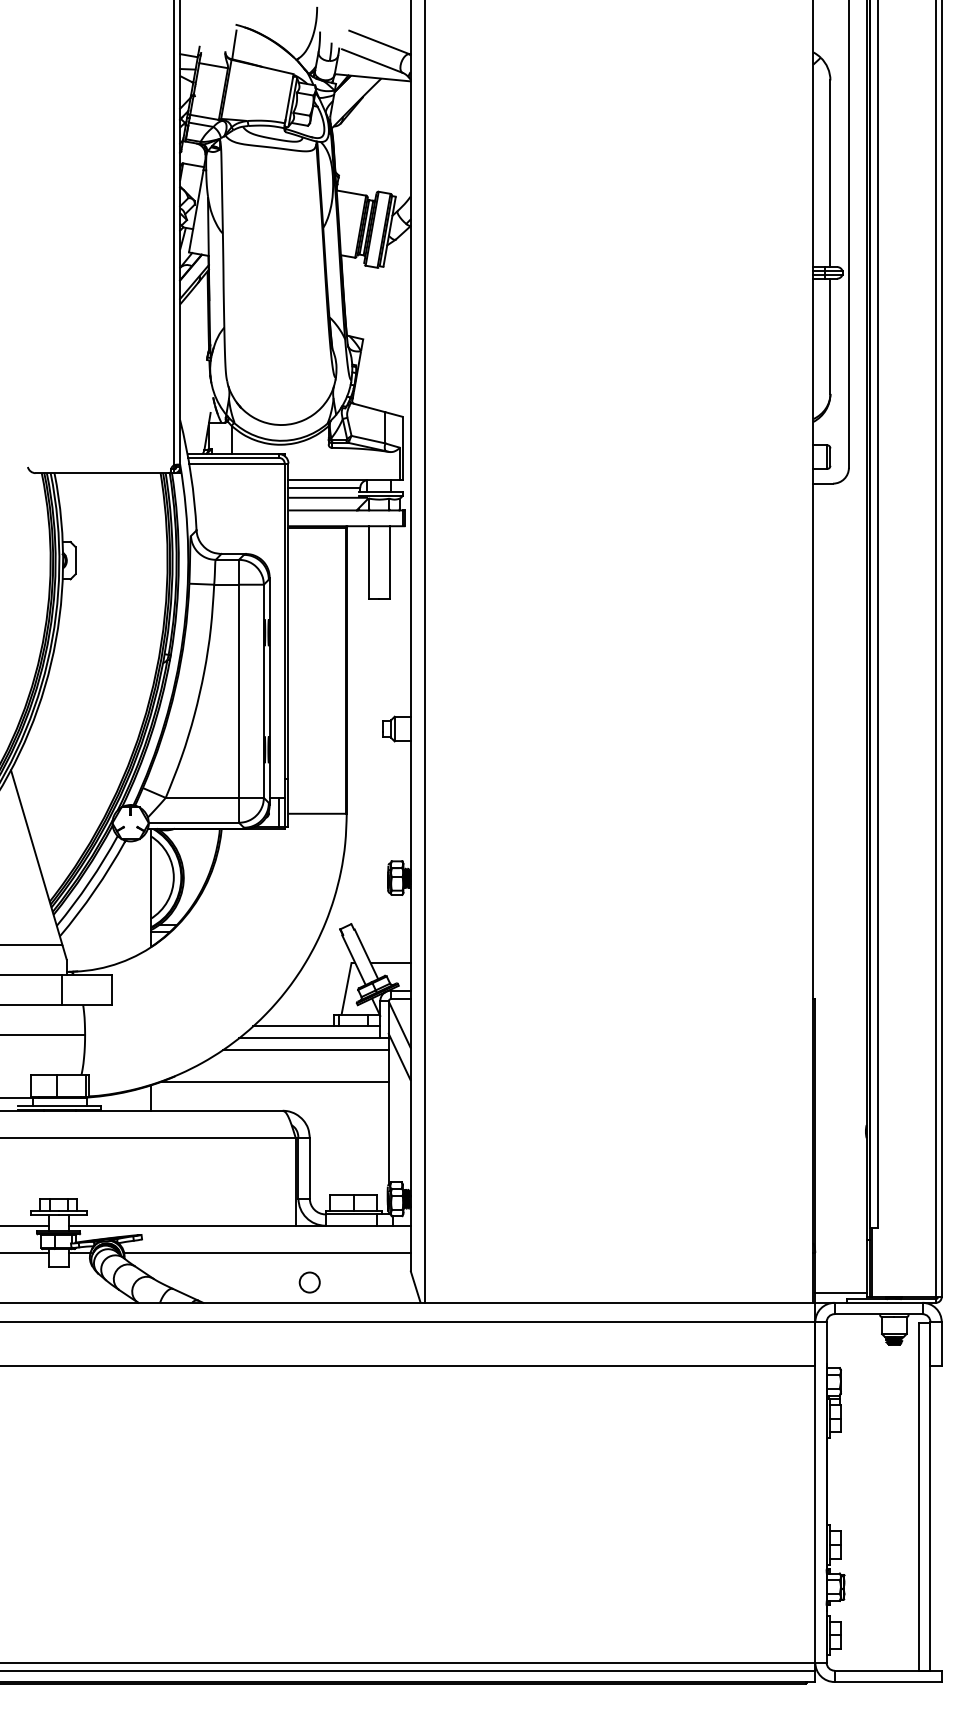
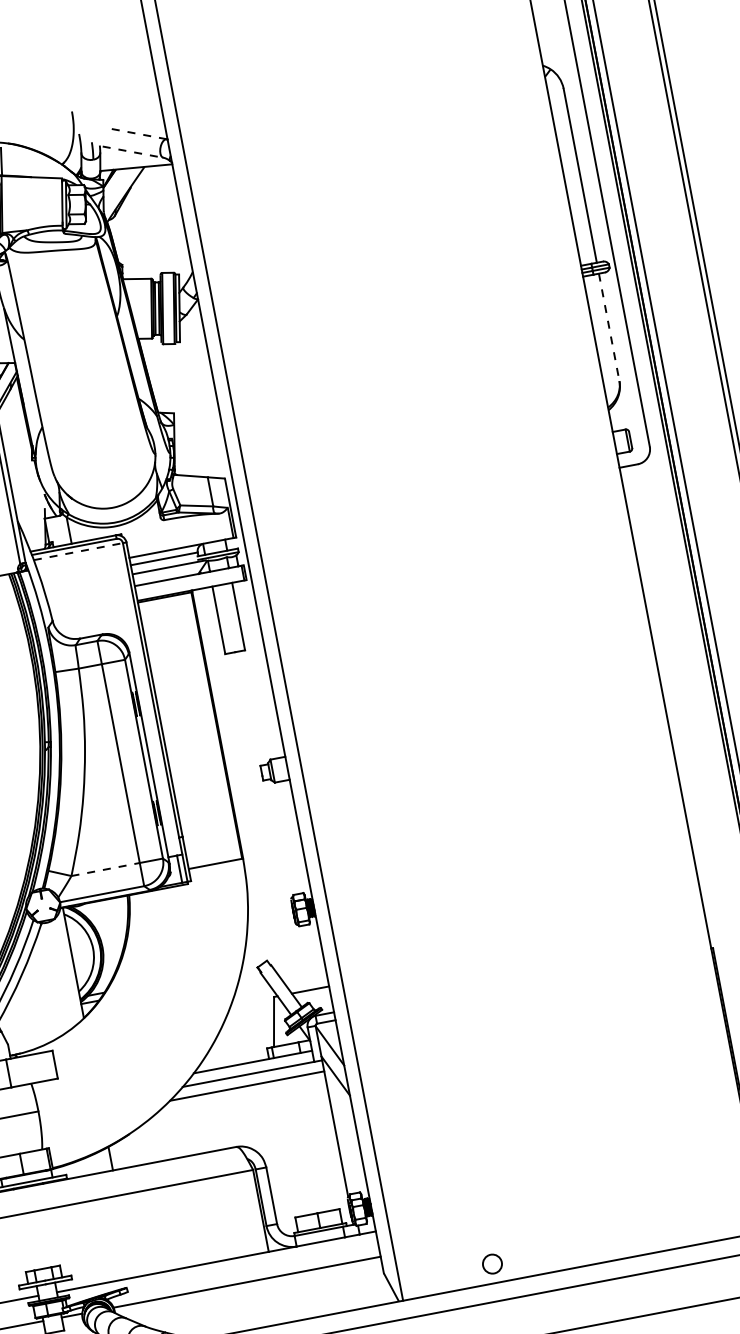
line: (379, 42) -> (136, 133), solid -> dashed
line: (372, 61) -> (133, 152), solid -> dashed
line: (830, 336) -> (609, 327), solid -> dashed
line: (236, 463) -> (77, 551), solid -> dashed
line: (202, 797) -> (105, 869), solid -> dashed
line: (275, 1081) -> (224, 1120), removed
circle: (309, 1282) -> (492, 1264), moved

